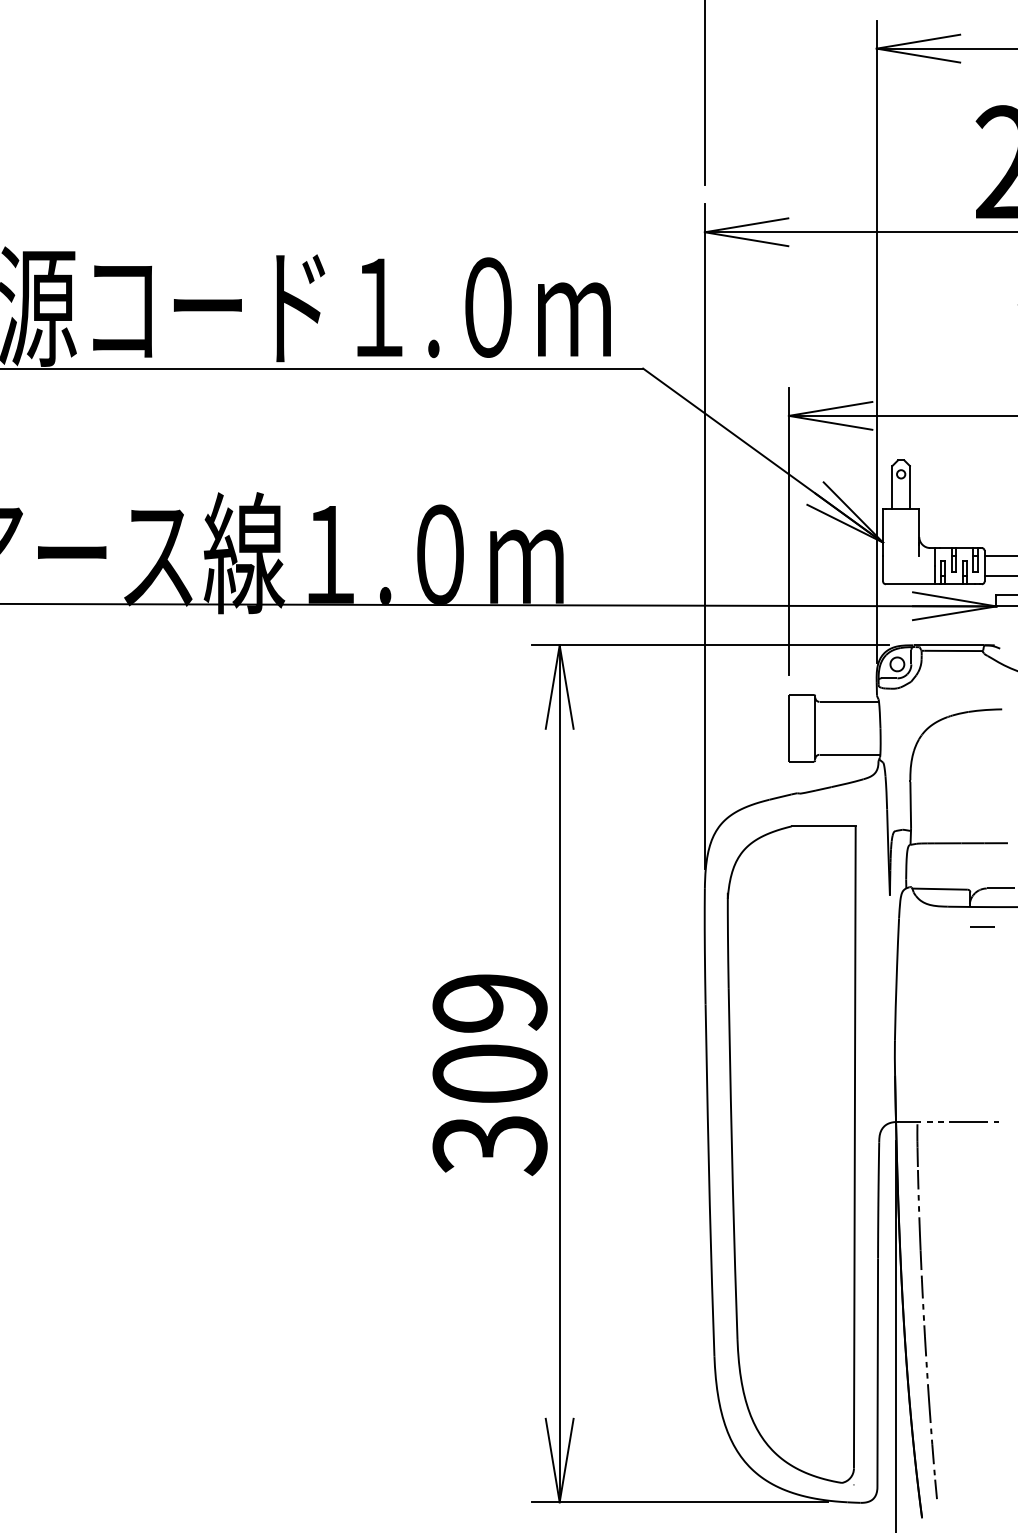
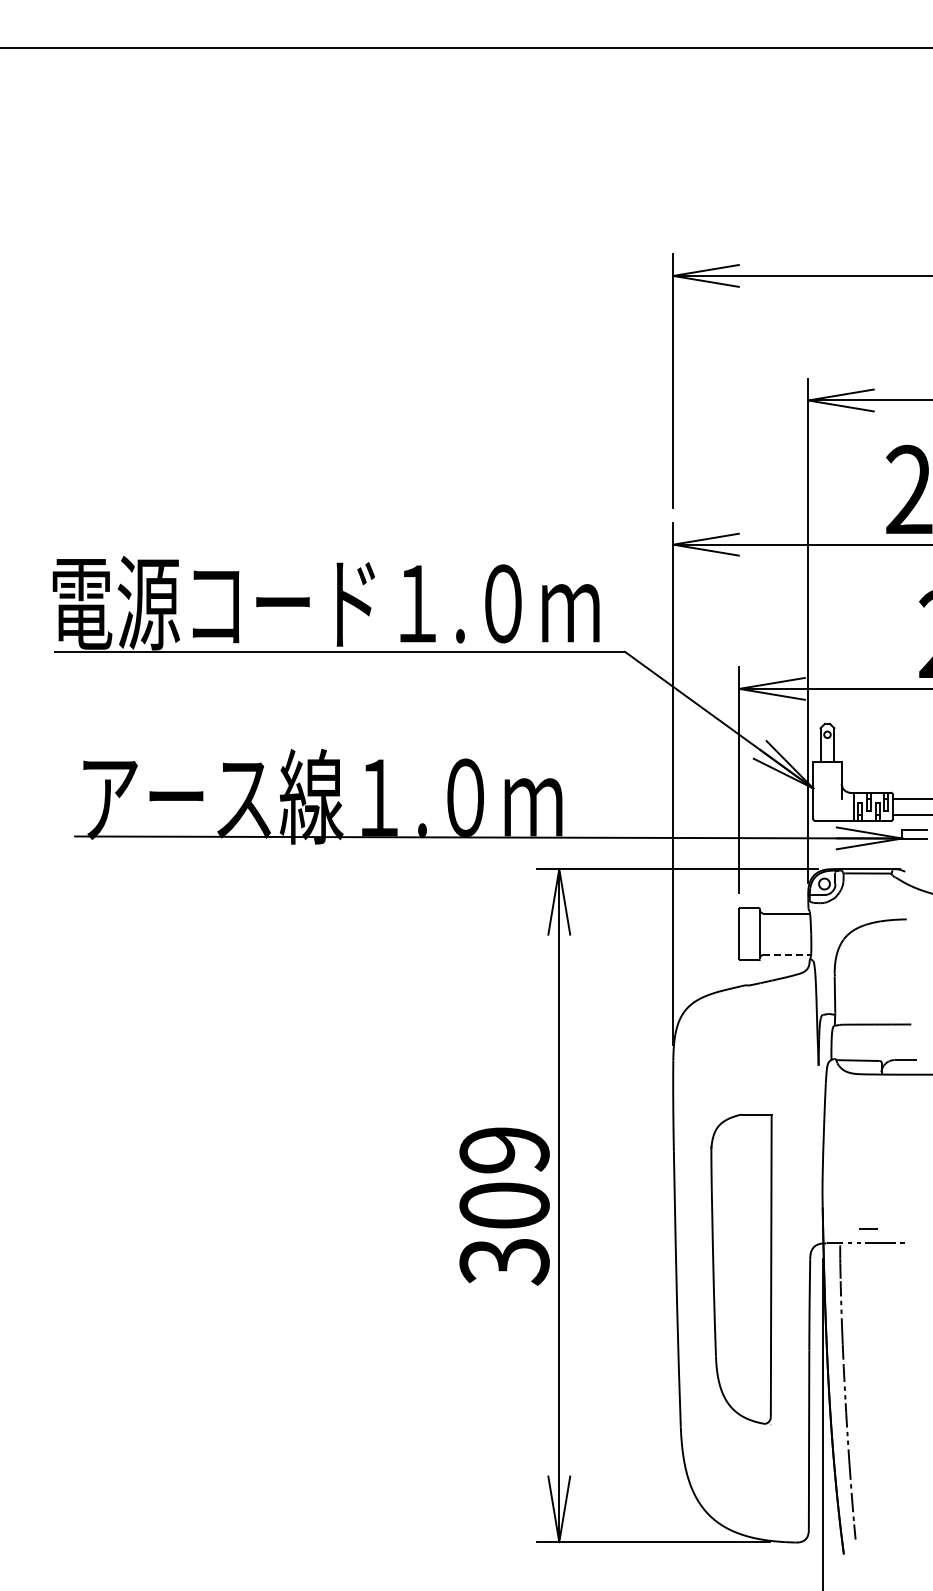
line: (850, 755) -> (787, 955), solid -> dashed
line: (982, 927) -> (868, 1228), moved
part: (791, 1155) -> (741, 1269), size x0.6

